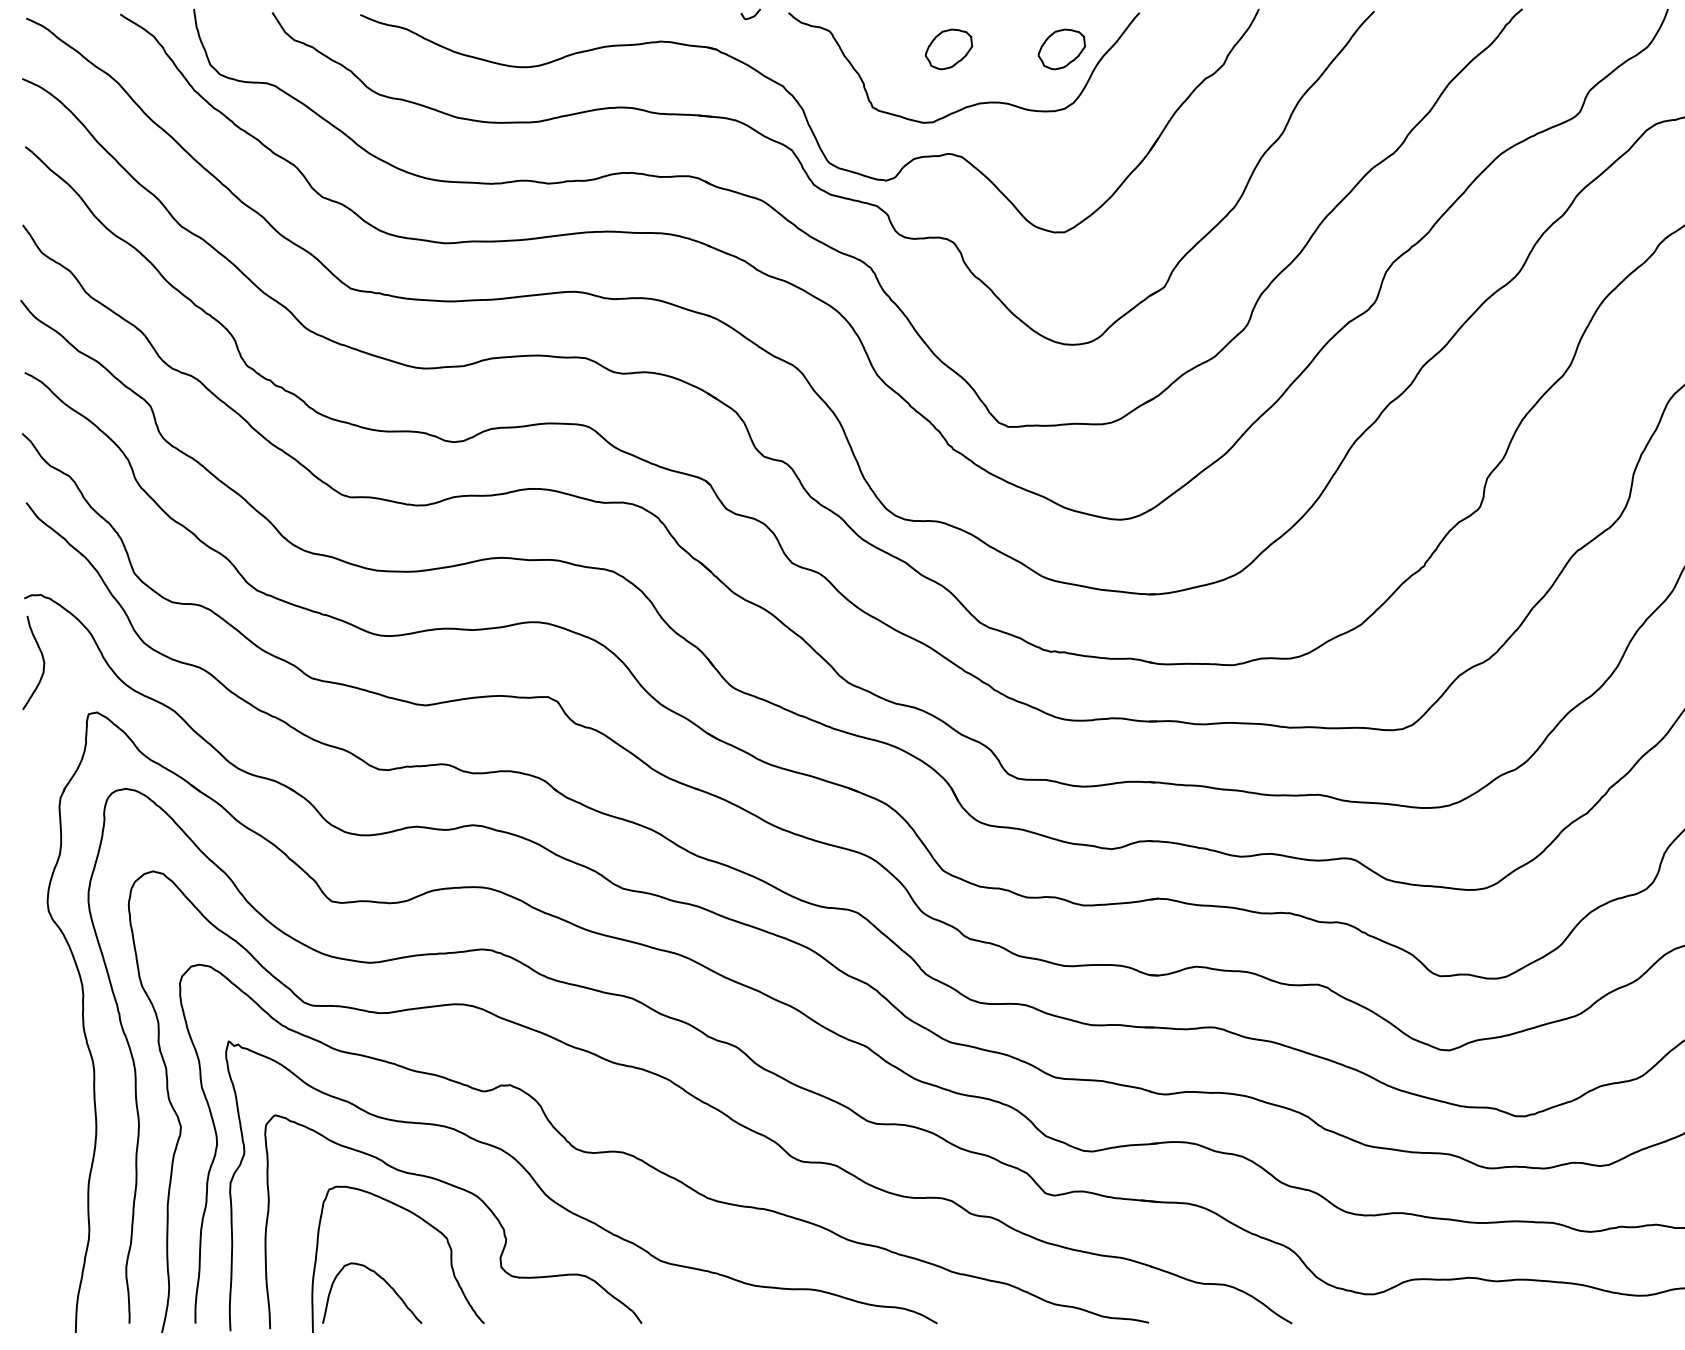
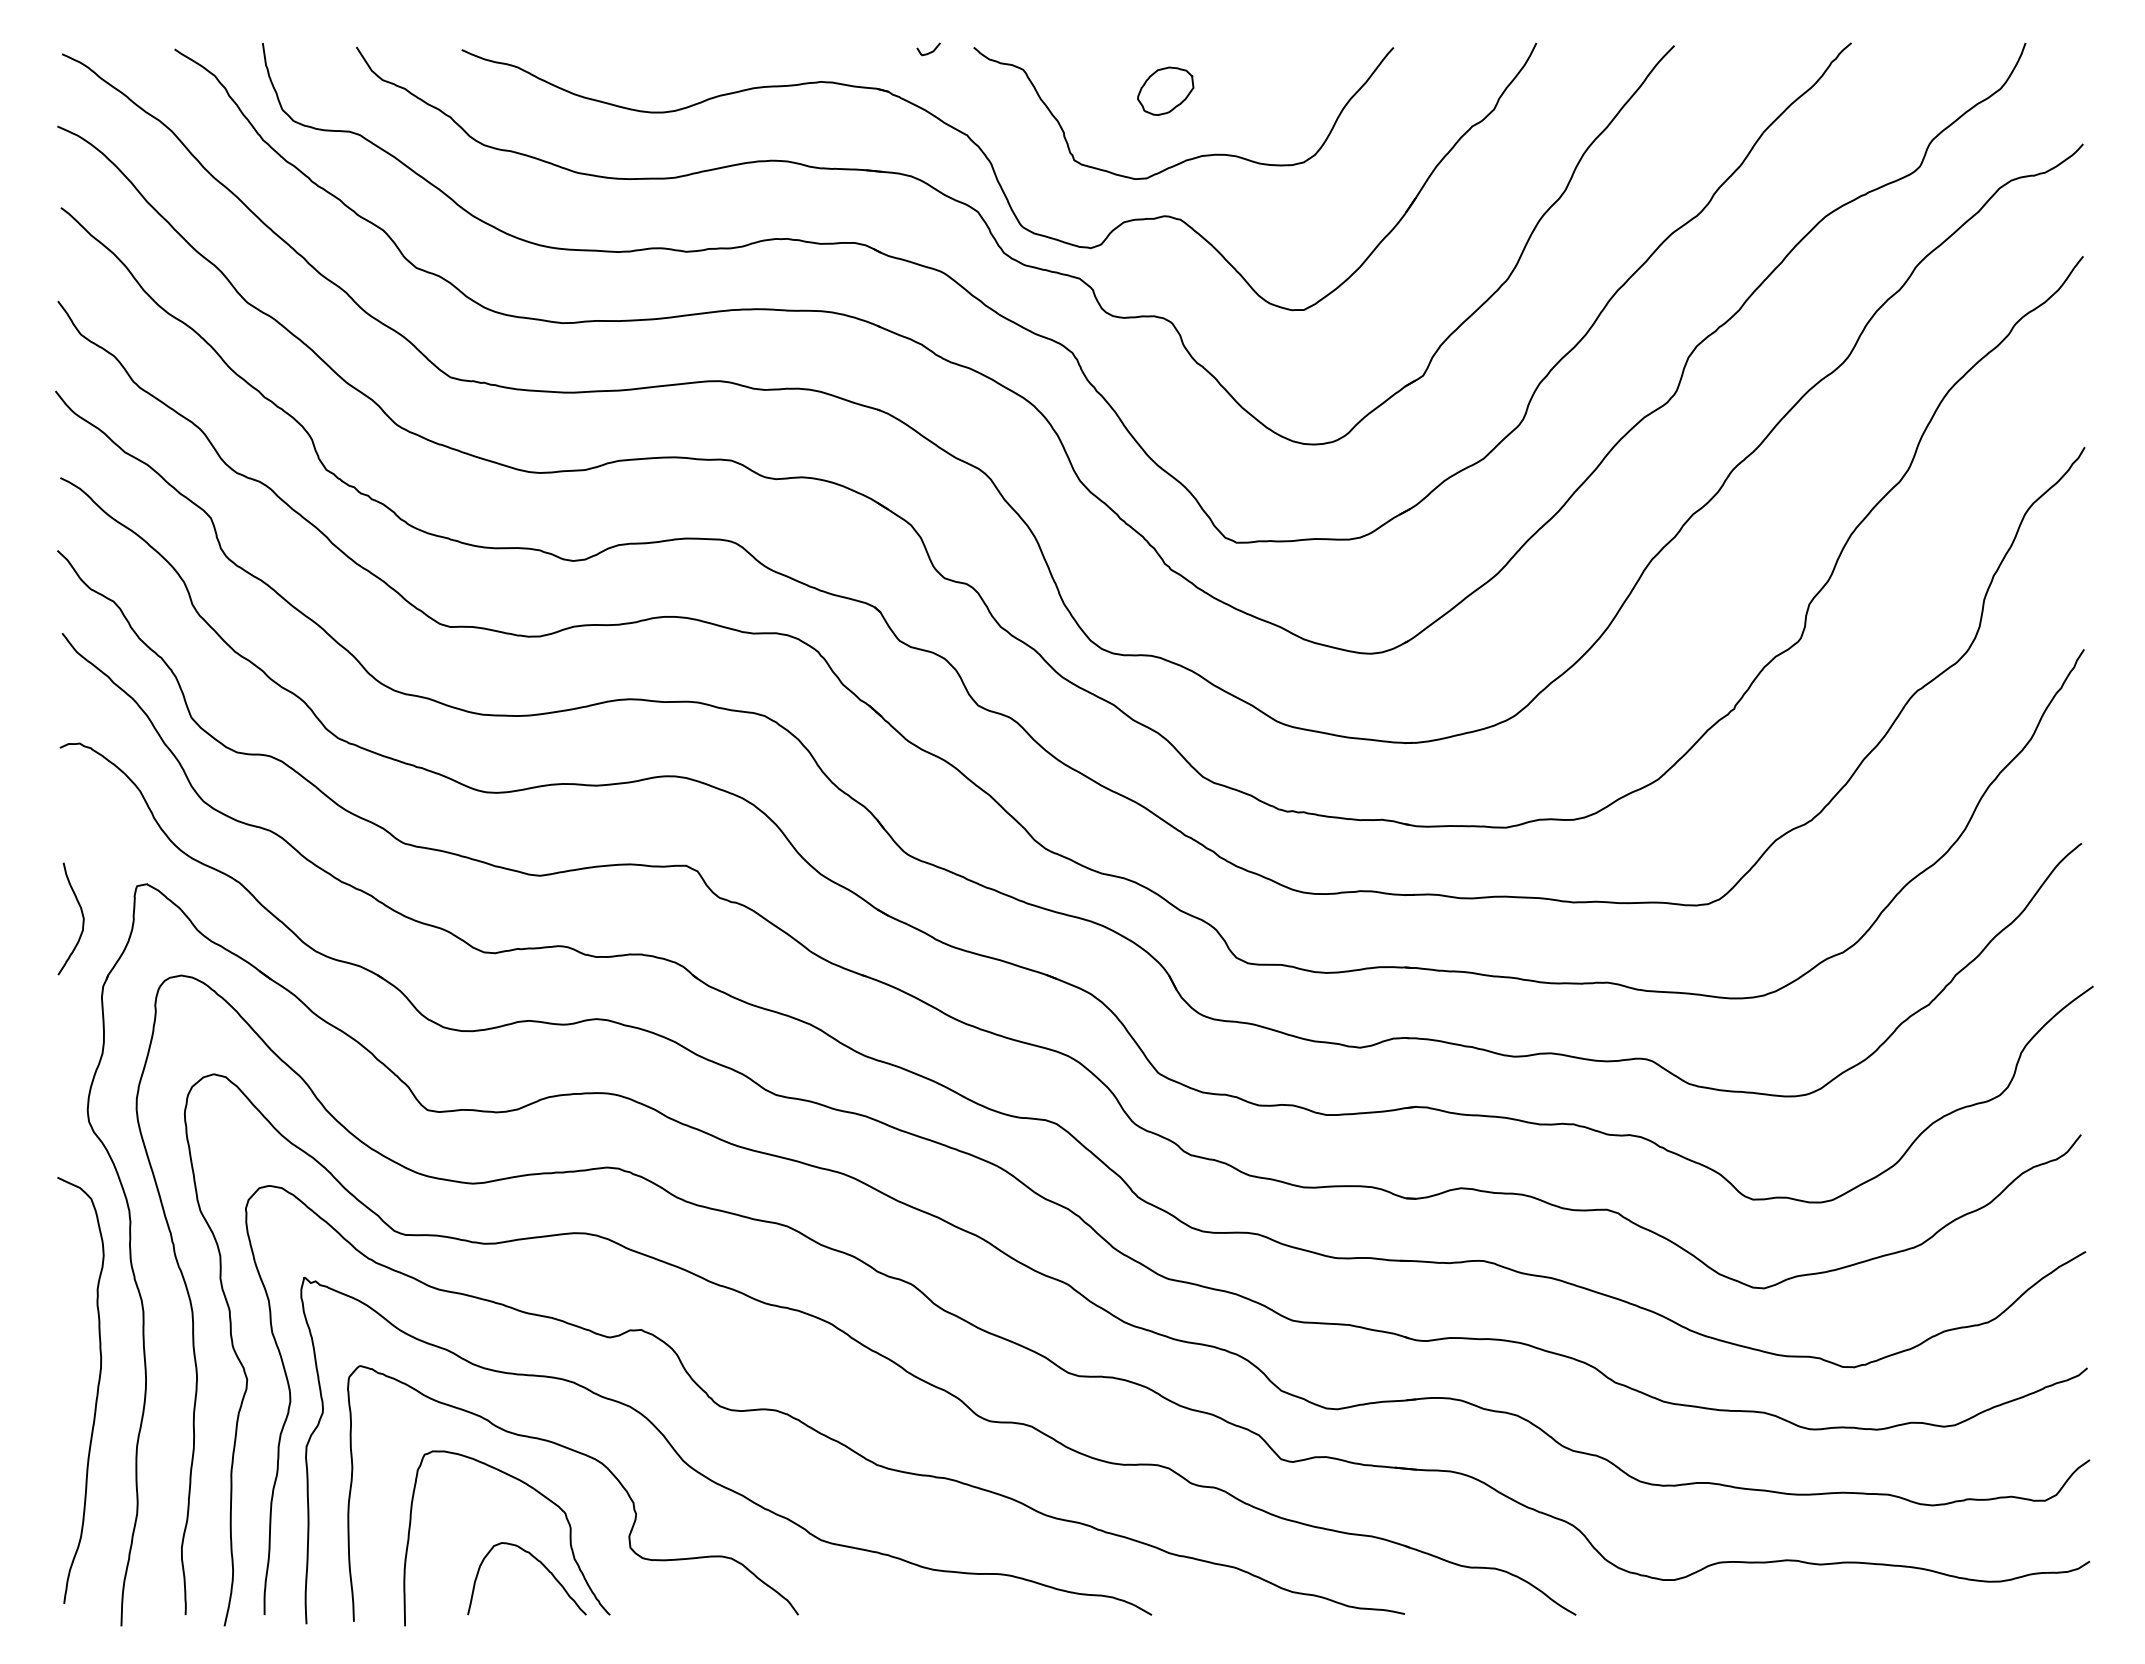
part: (1061, 48) -> (1300, 90), removed
curve: (42, 659) -> (81, 914), moved
curve: (54, 1137) -> (96, 1392), added
curve: (381, 1278) -> (537, 1561), moved

